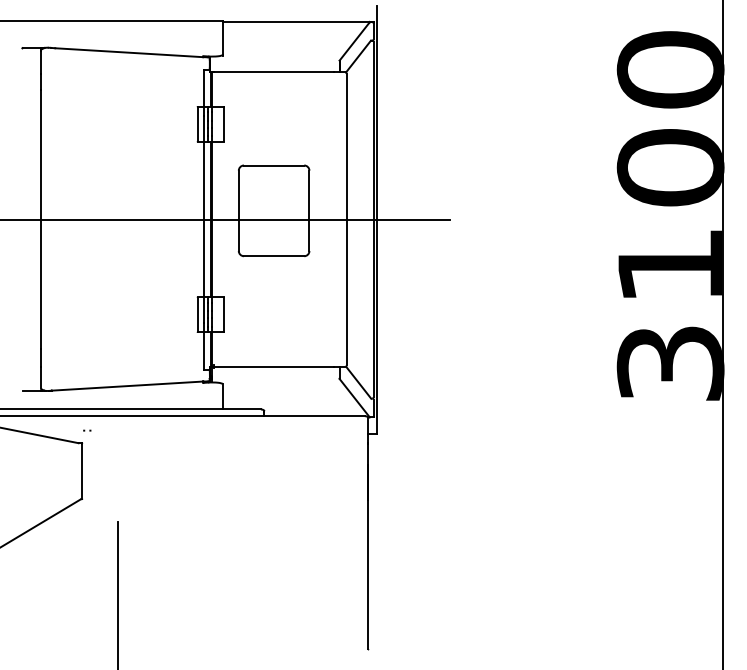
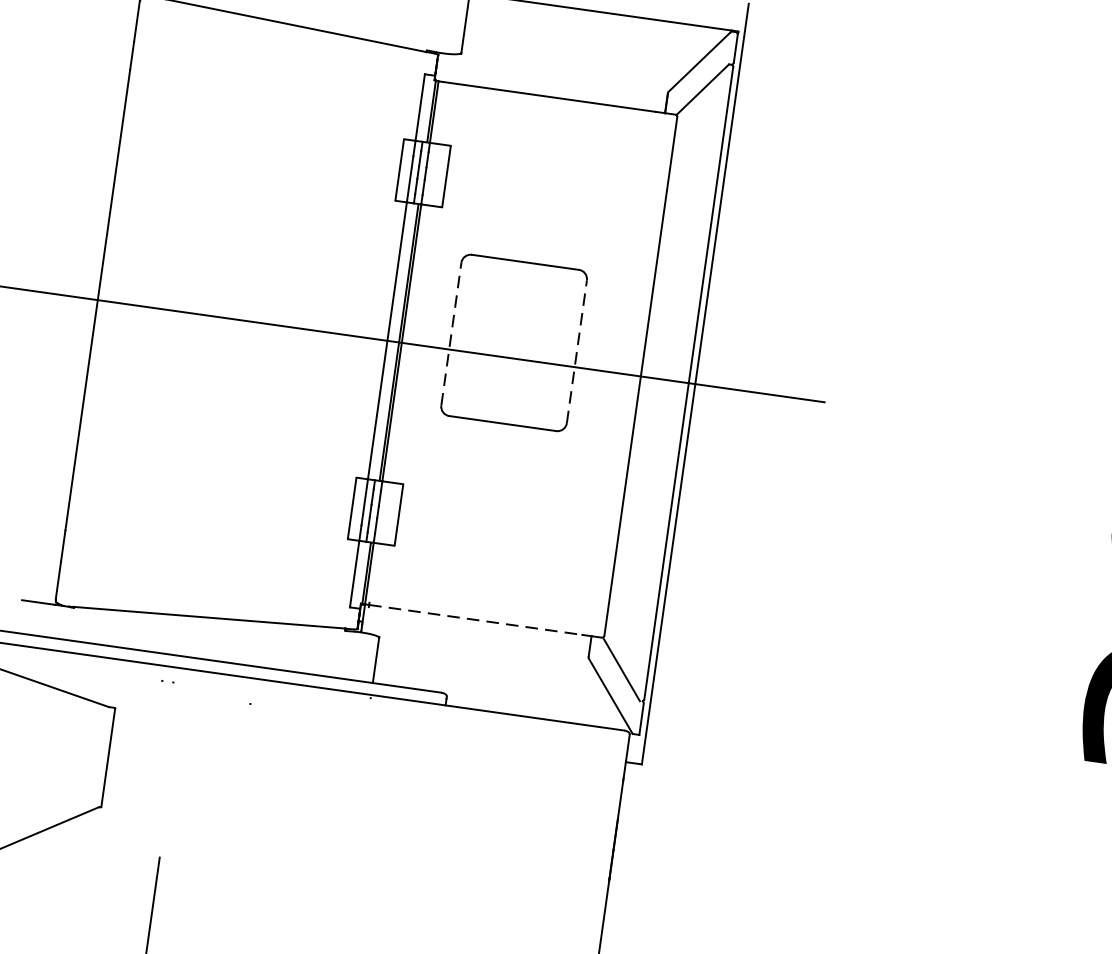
line: (238, 210) -> (450, 333), solid -> dashed
line: (309, 210) -> (577, 351), solid -> dashed
line: (274, 366) -> (475, 619), solid -> dashed
part: (87, 430) -> (168, 681), moved

